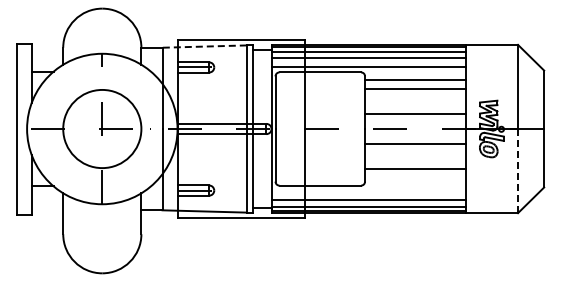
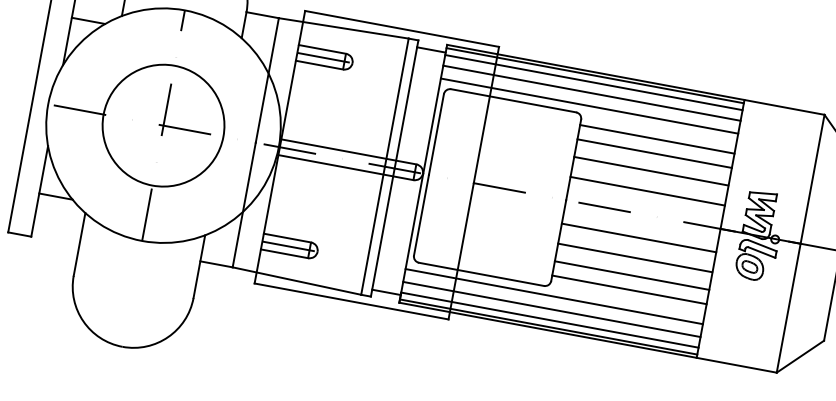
line: (204, 46) -> (343, 28), dashed -> solid
line: (415, 100) -> (651, 170), added
line: (415, 157) -> (635, 258), added
line: (518, 170) -> (789, 307), dashed -> solid
line: (415, 178) -> (629, 290), added
line: (368, 191) -> (553, 297), added

